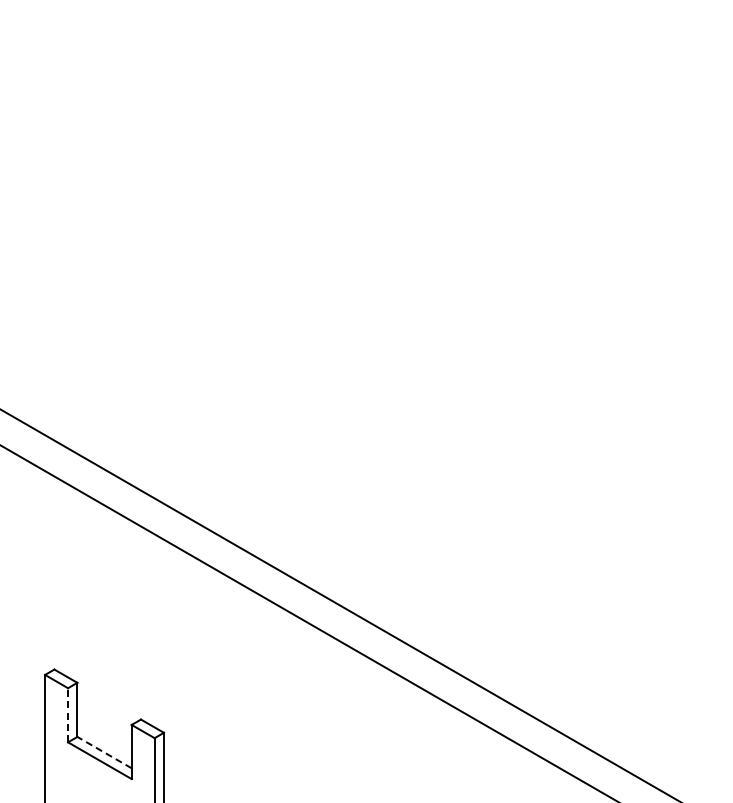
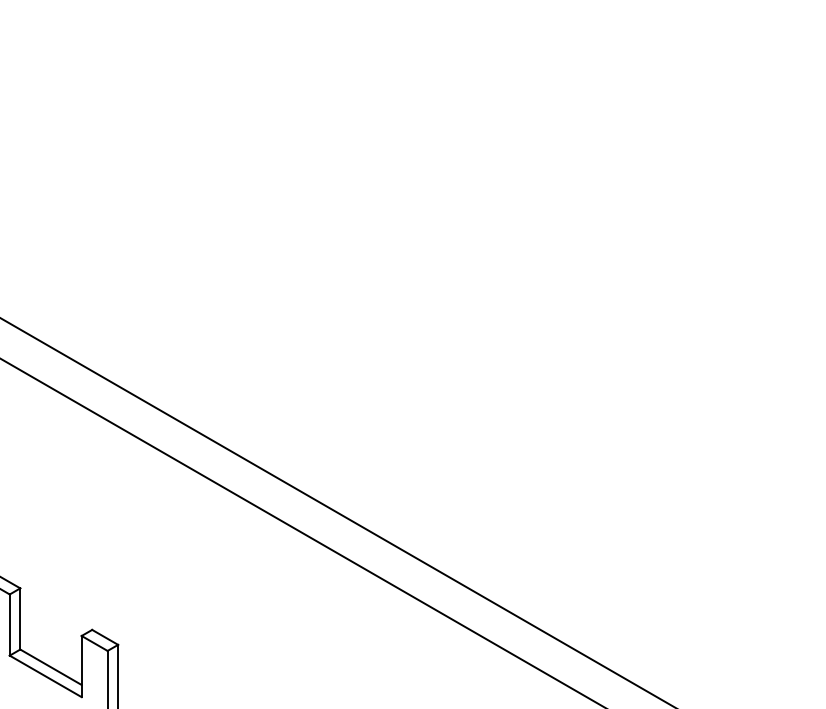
line: (68, 714) -> (10, 624), dashed -> solid
line: (104, 752) -> (50, 667), dashed -> solid

